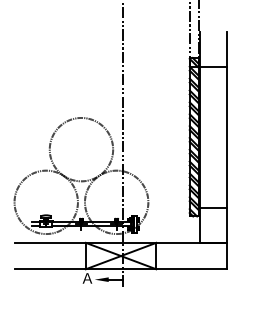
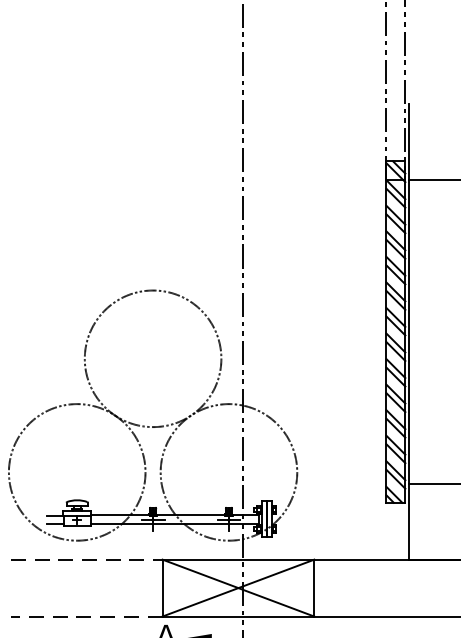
line: (51, 242) -> (88, 558), solid -> dashed
line: (50, 269) -> (86, 617), solid -> dashed

